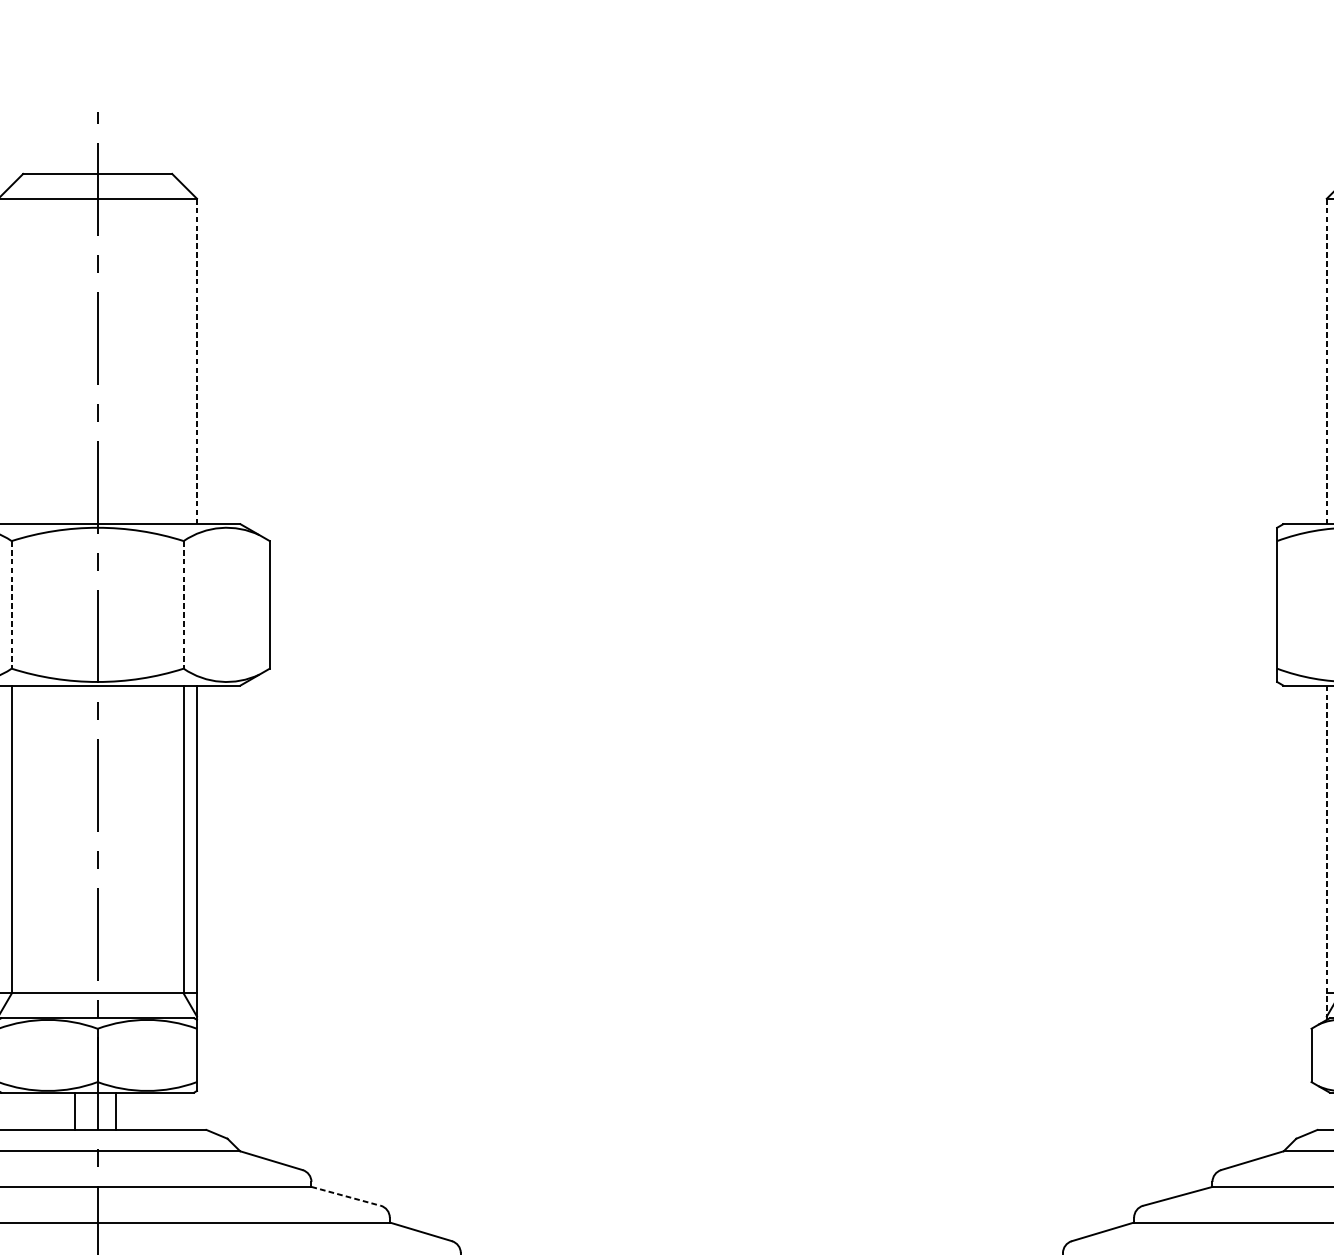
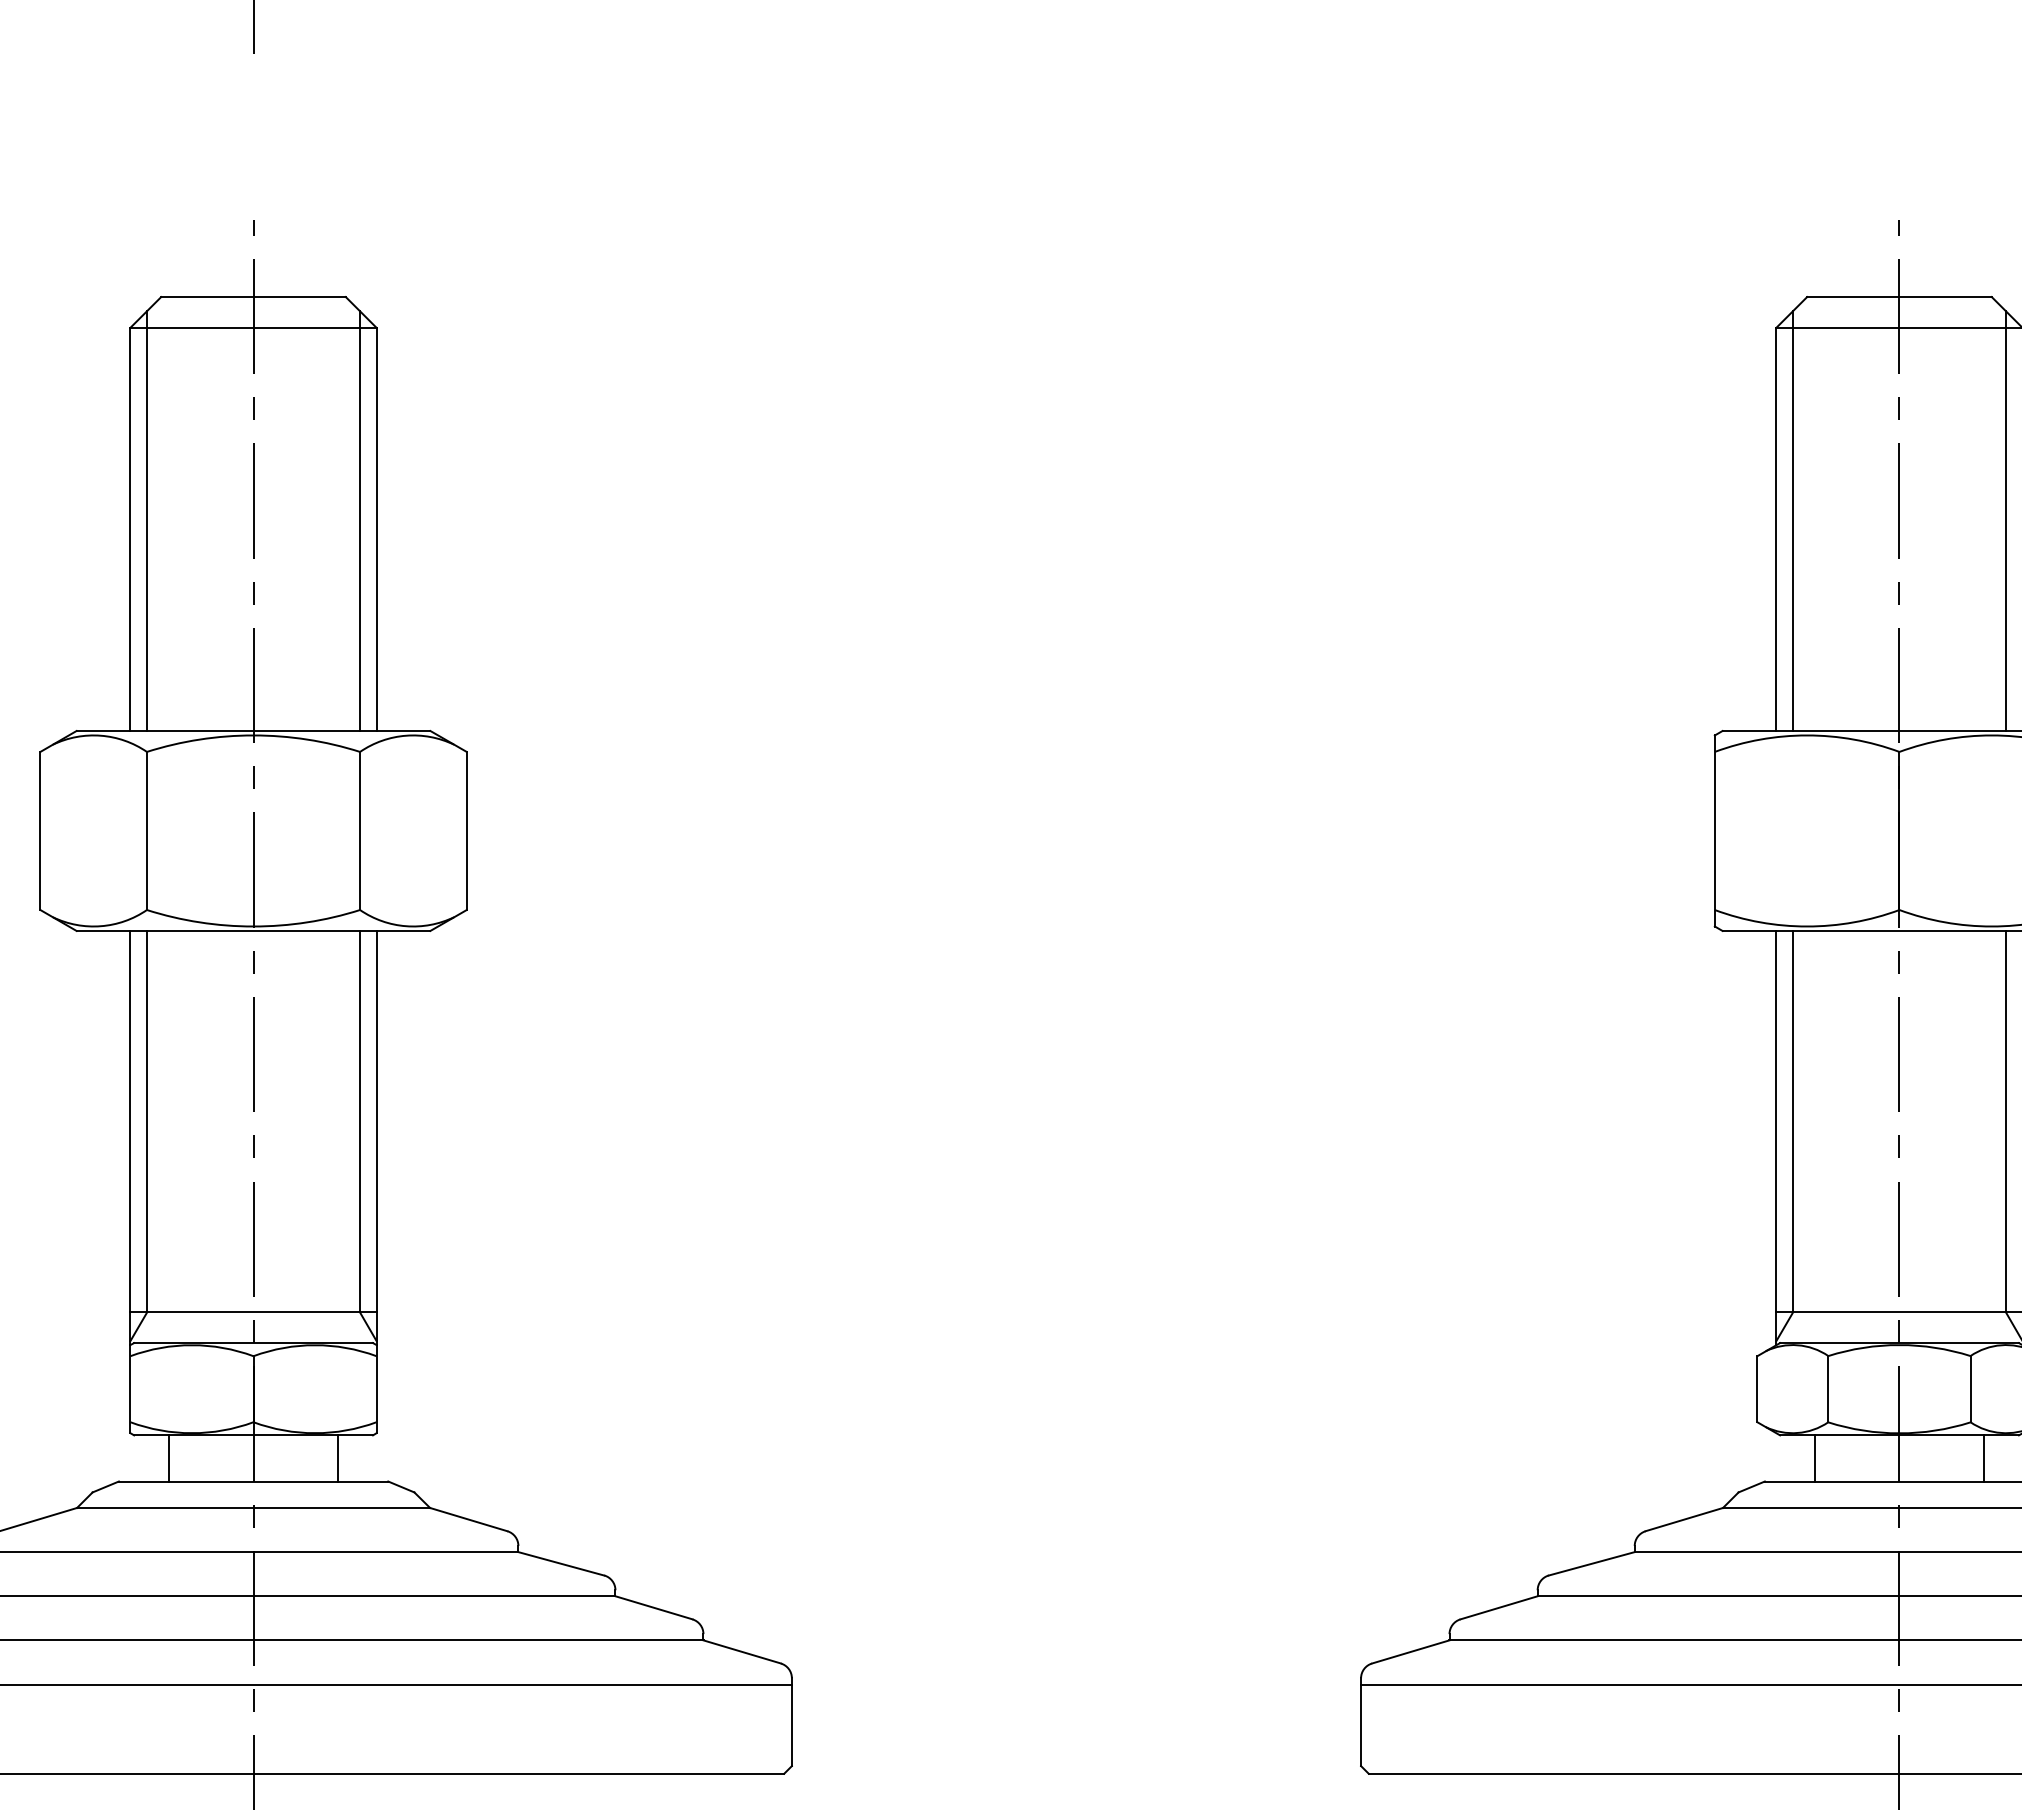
line: (12, 354) -> (147, 520), added
line: (183, 354) -> (359, 520), added
line: (196, 361) -> (376, 529), dashed -> solid
line: (1326, 361) -> (1776, 529), dashed -> solid
line: (11, 605) -> (146, 831), dashed -> solid
line: (184, 605) -> (360, 831), dashed -> solid
line: (1326, 852) -> (1776, 1137), dashed -> solid
line: (74, 1111) -> (168, 1458), moved
line: (116, 1111) -> (338, 1458), moved
line: (346, 1196) -> (561, 1563), dashed -> solid

